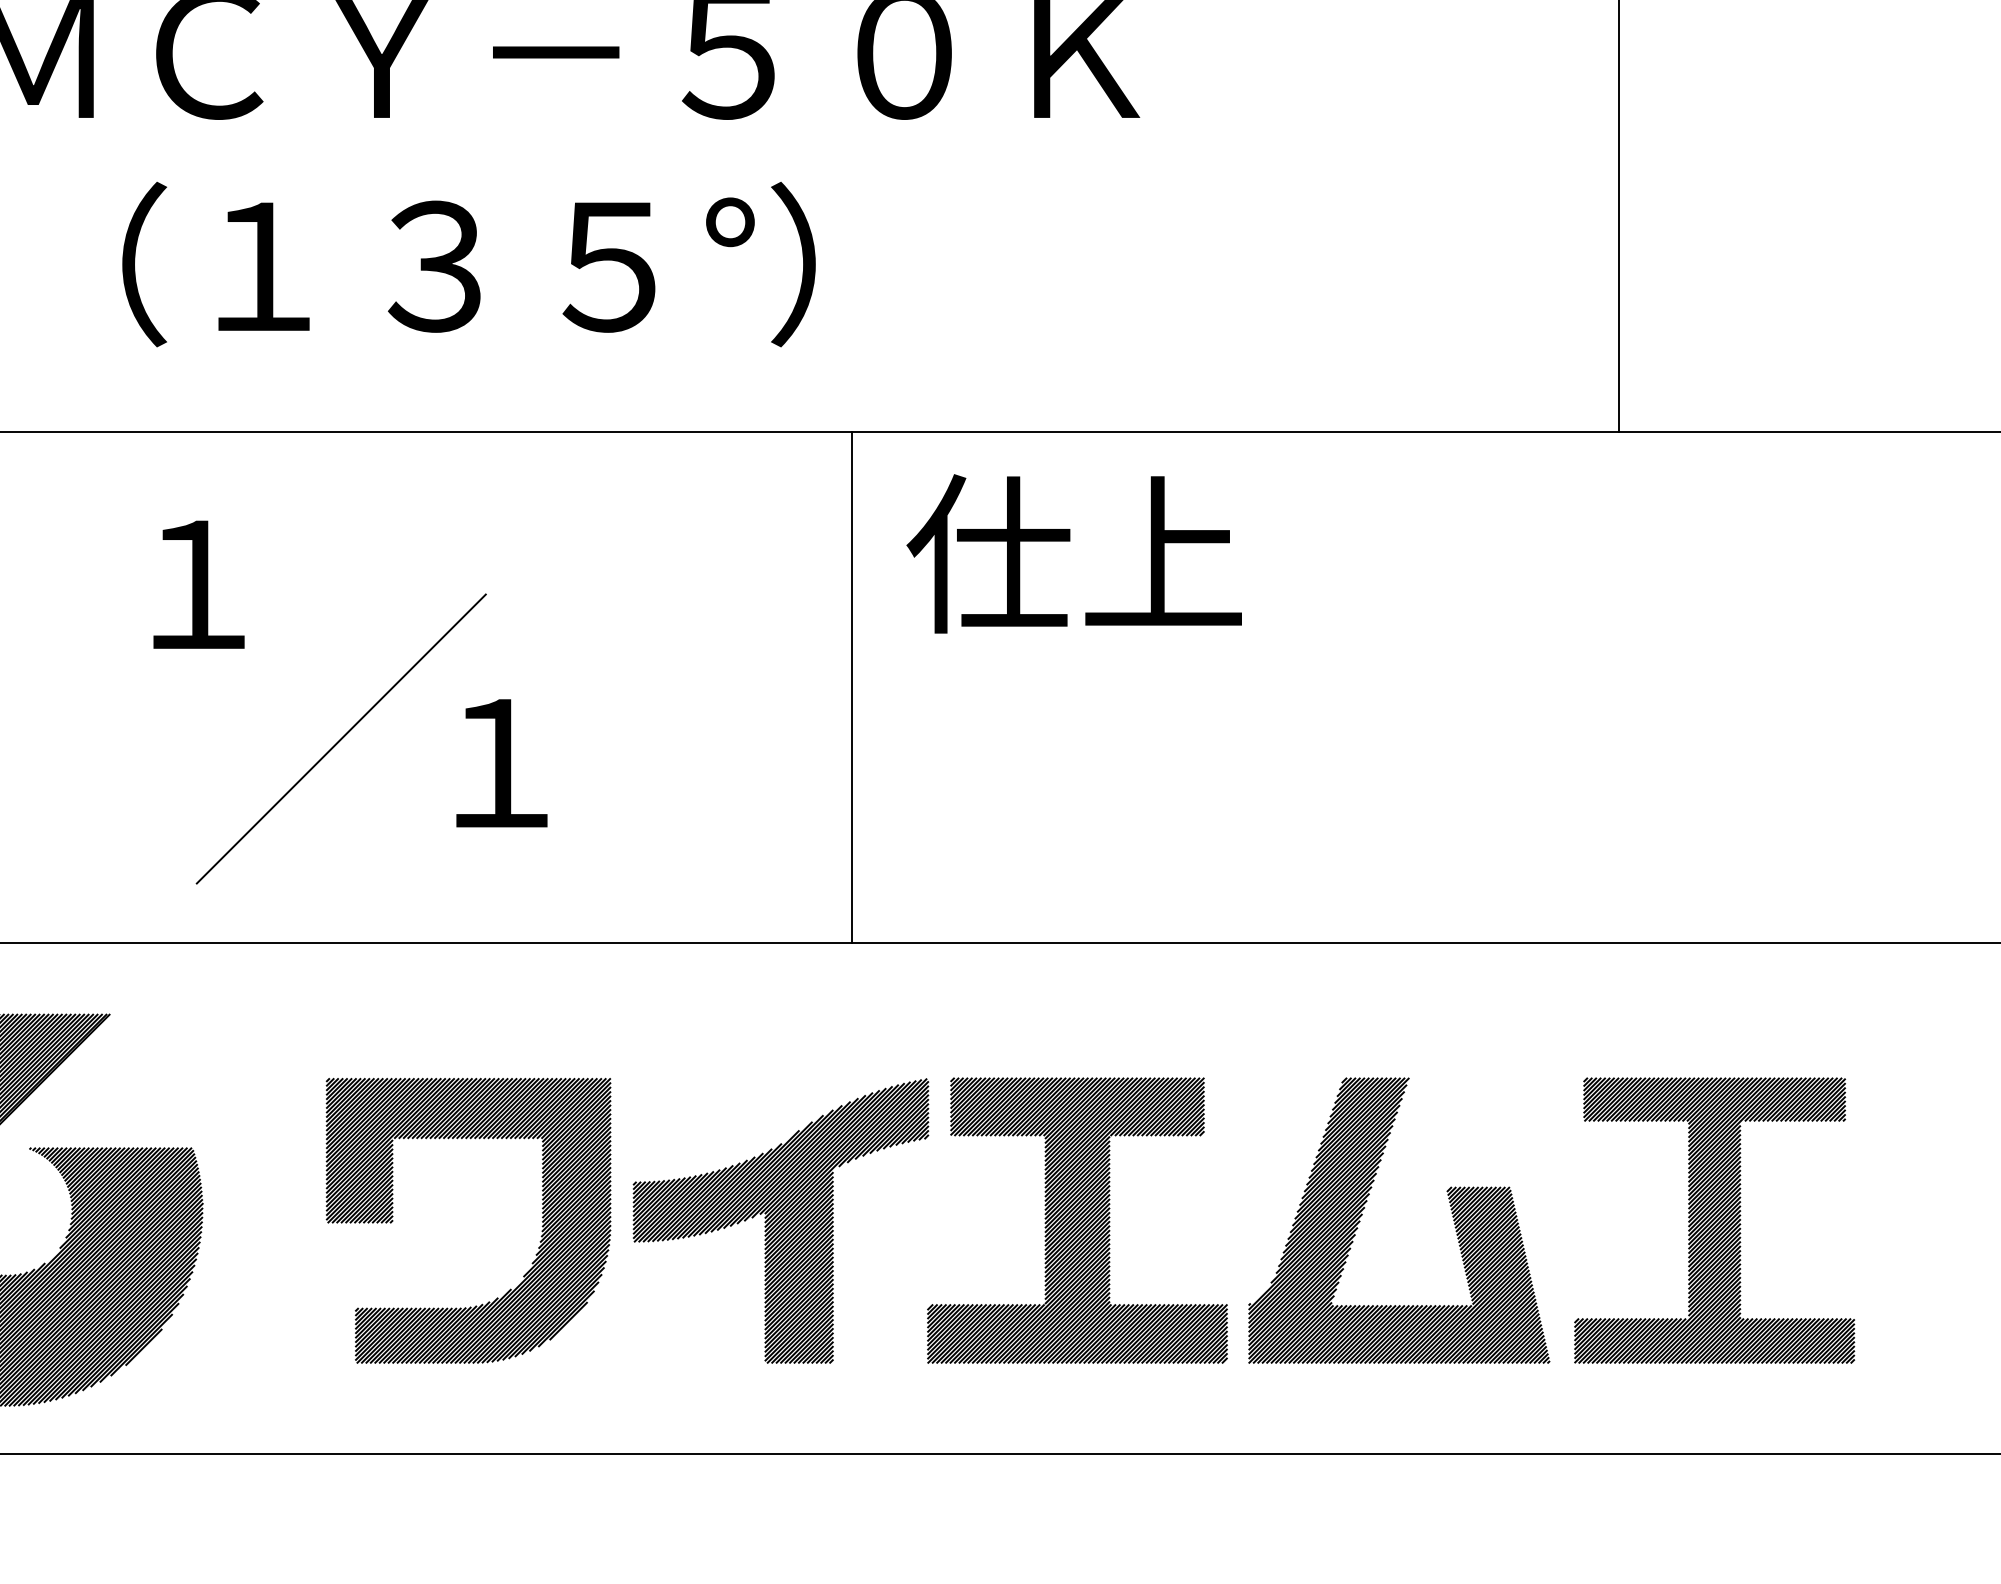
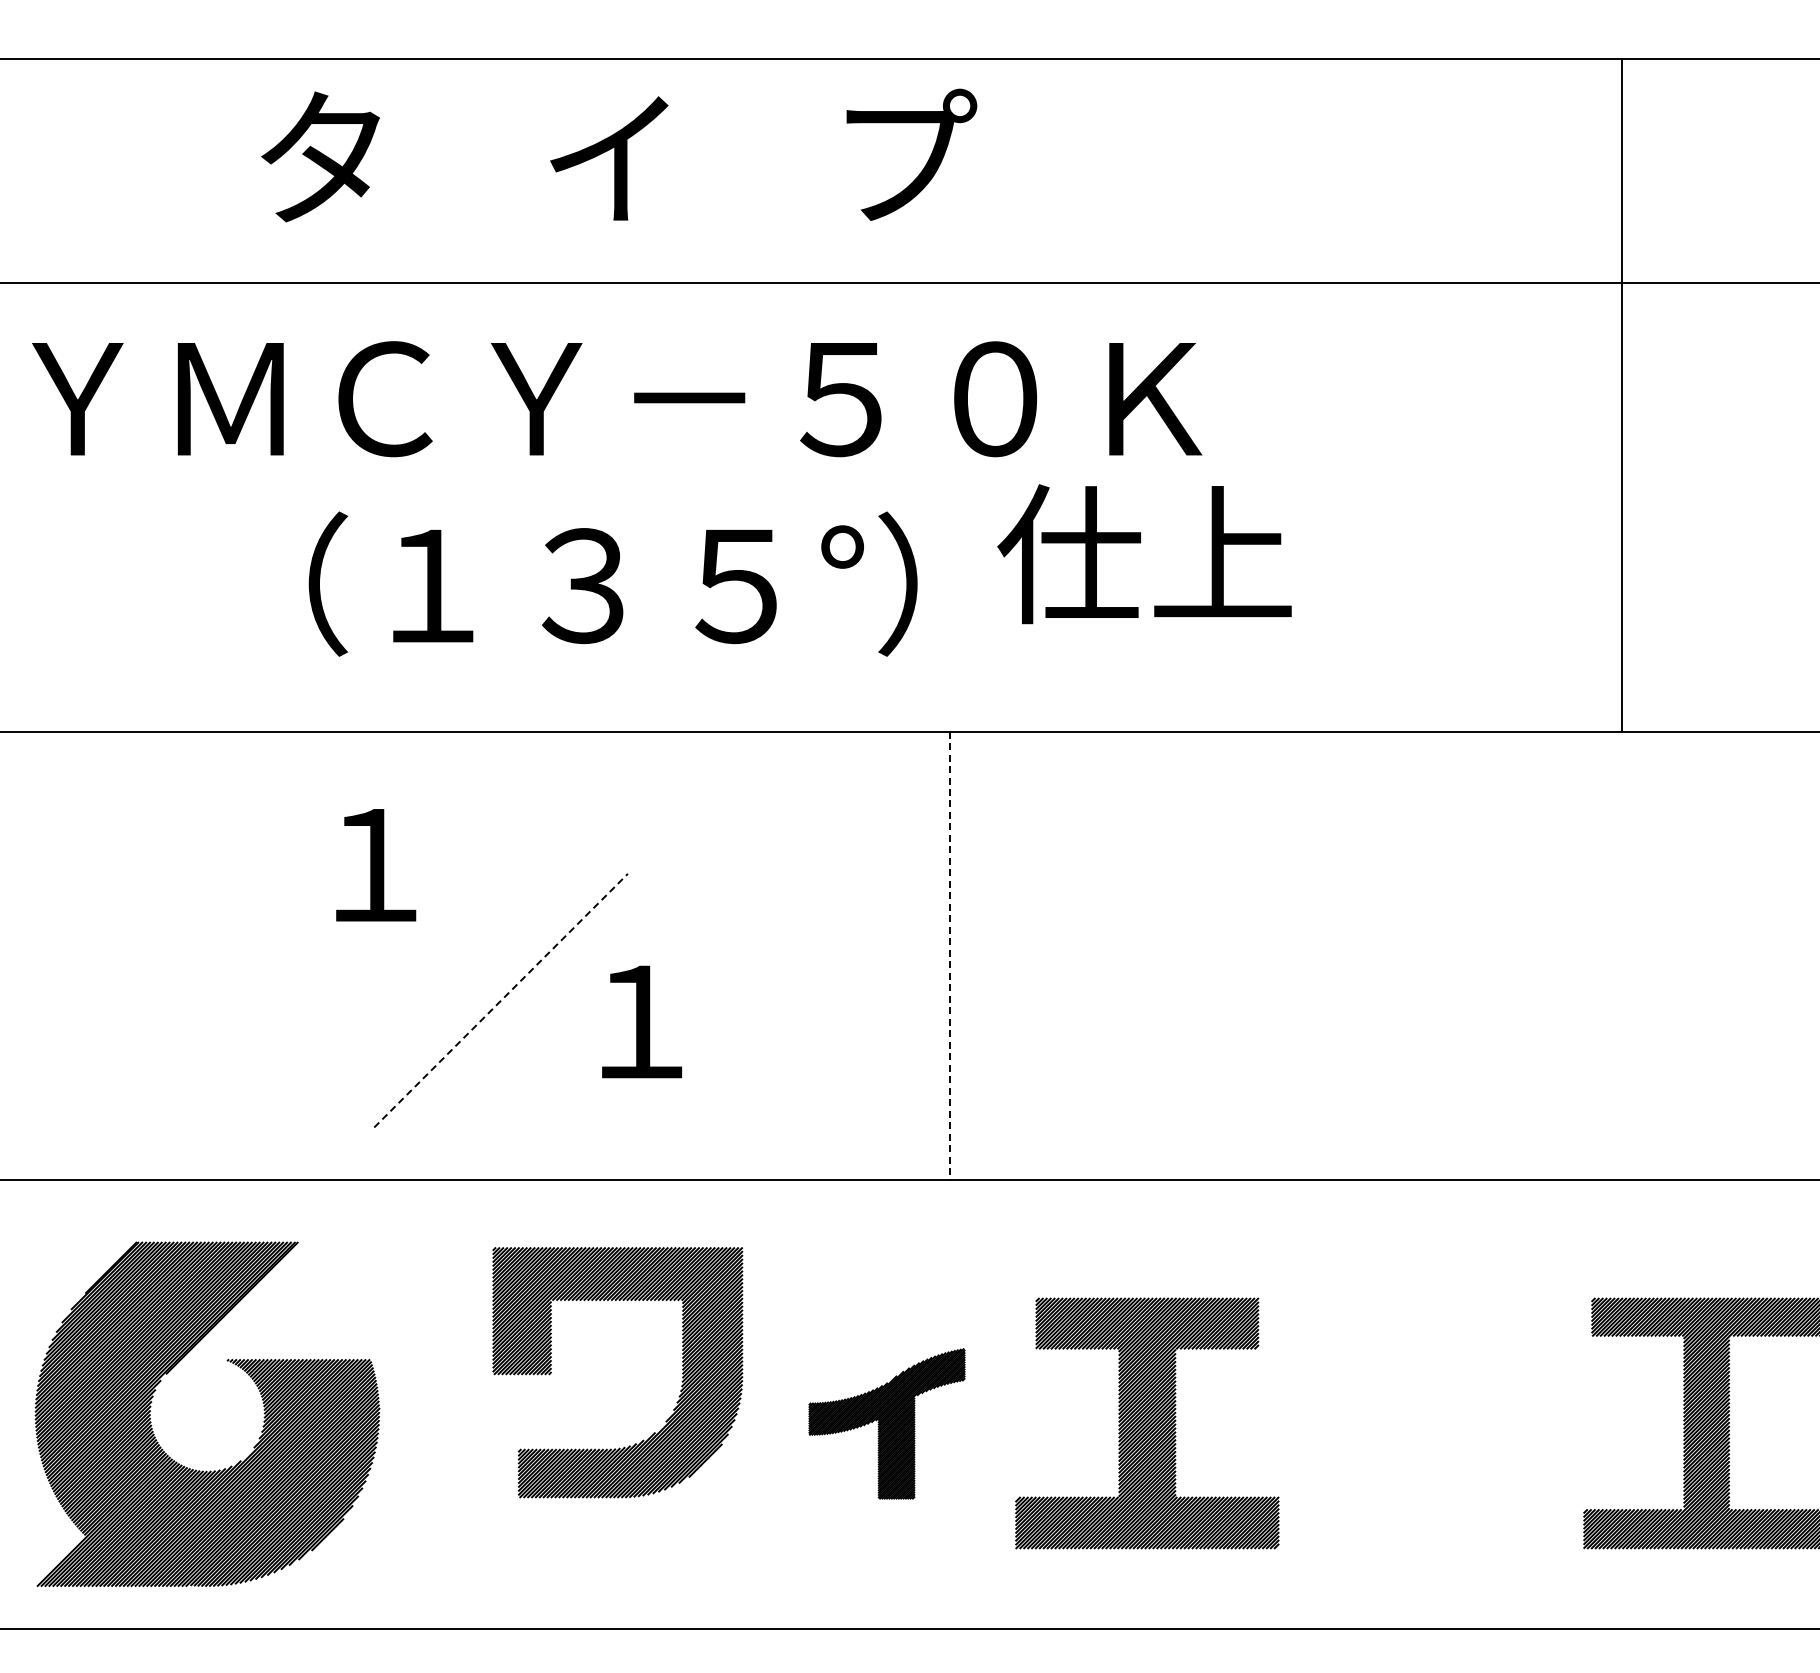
text: (1074, 554) -> (1144, 554), moved
line: (852, 688) -> (949, 956), solid -> dashed
line: (341, 738) -> (501, 1000), solid -> dashed
part: (1364, 1209) -> (1399, 1413), removed
part: (780, 1220) -> (886, 1423), size x0.6
part: (541, 1230) -> (681, 1381), moved

